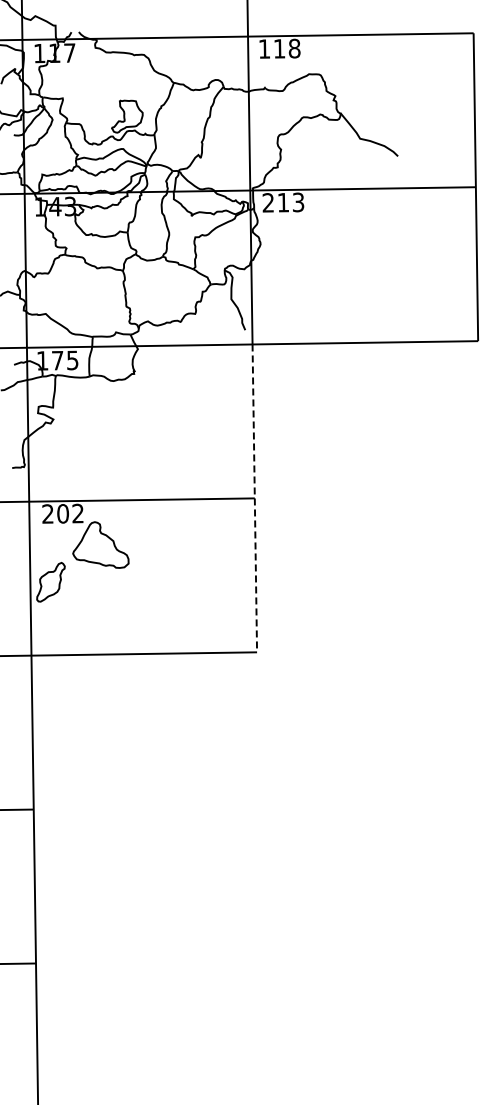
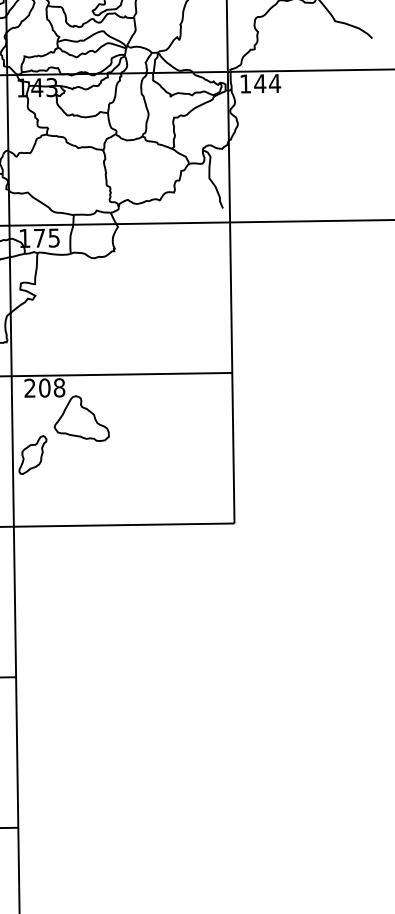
text: (283, 202) -> (260, 83), 213 -> 144
line: (254, 498) -> (231, 373), dashed -> solid
text: (78, 513) -> (59, 387), 202 -> 208

